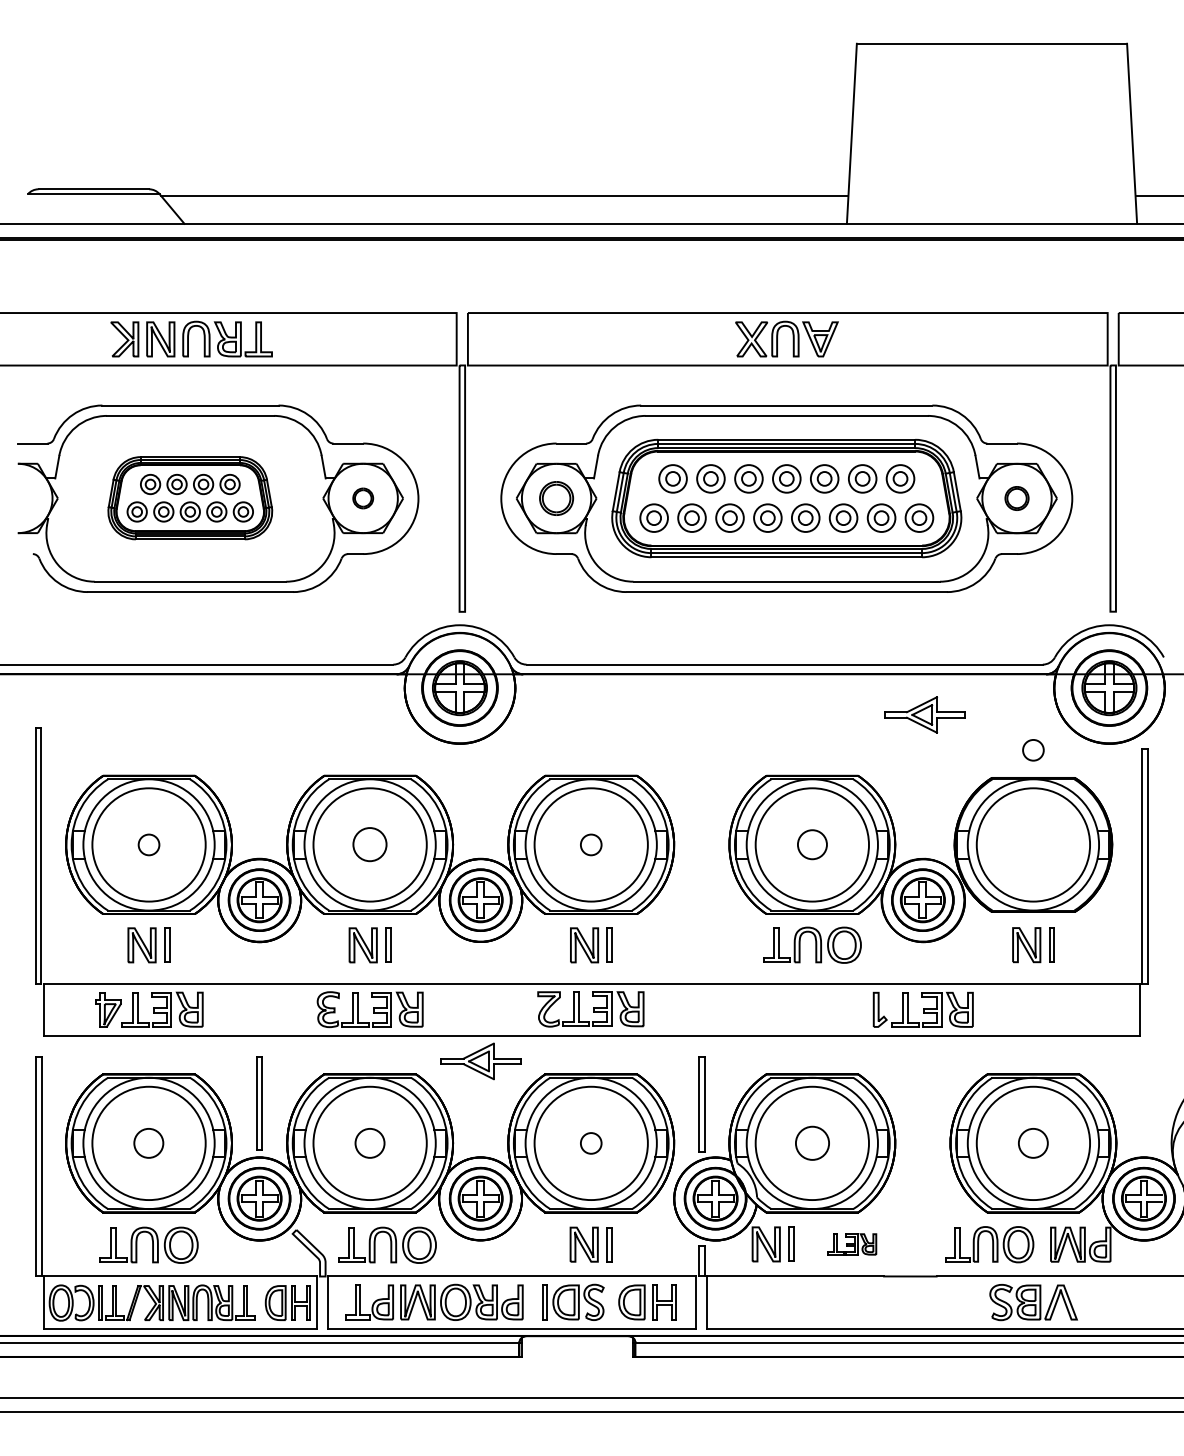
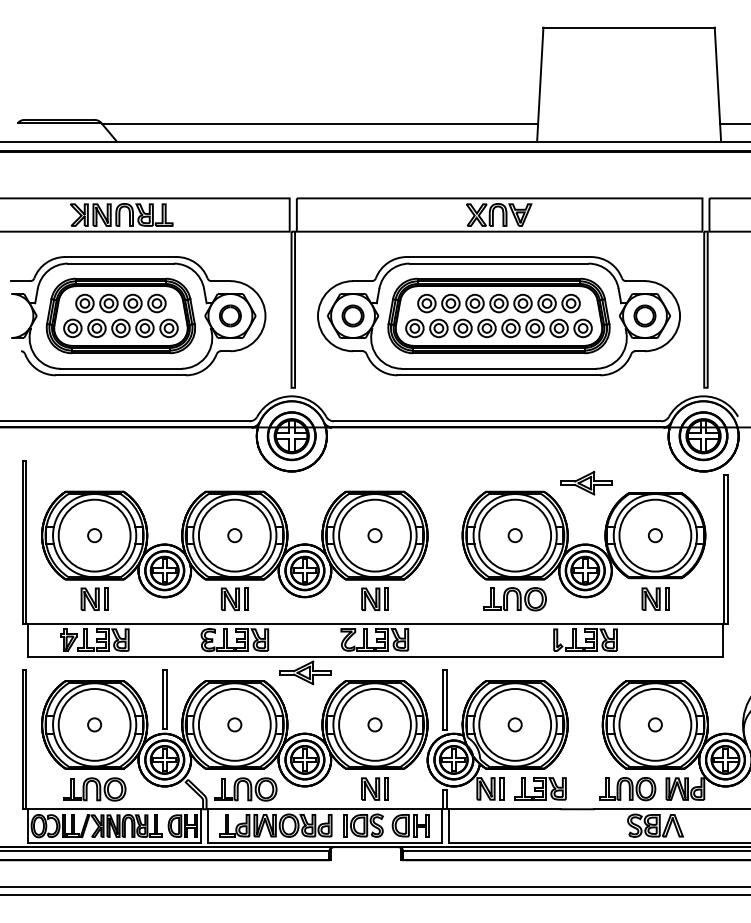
part: (189, 497) -> (120, 315), size x1.43
part: (363, 497) -> (230, 315), size x1.67
part: (1016, 497) -> (644, 315), size x1.43
part: (924, 715) -> (586, 483), moved
circle: (1032, 750) -> (654, 535), moved
circle: (369, 844) -> (234, 535), size x0.62
circle: (811, 844) -> (514, 535), size x0.71
circle: (148, 1142) -> (94, 724), size x0.71
circle: (369, 1142) -> (234, 724), size x0.71
circle: (811, 1142) -> (514, 724), size x0.62
circle: (1033, 1142) -> (655, 724), size x0.71
part: (852, 1243) -> (540, 788), size x1.67

